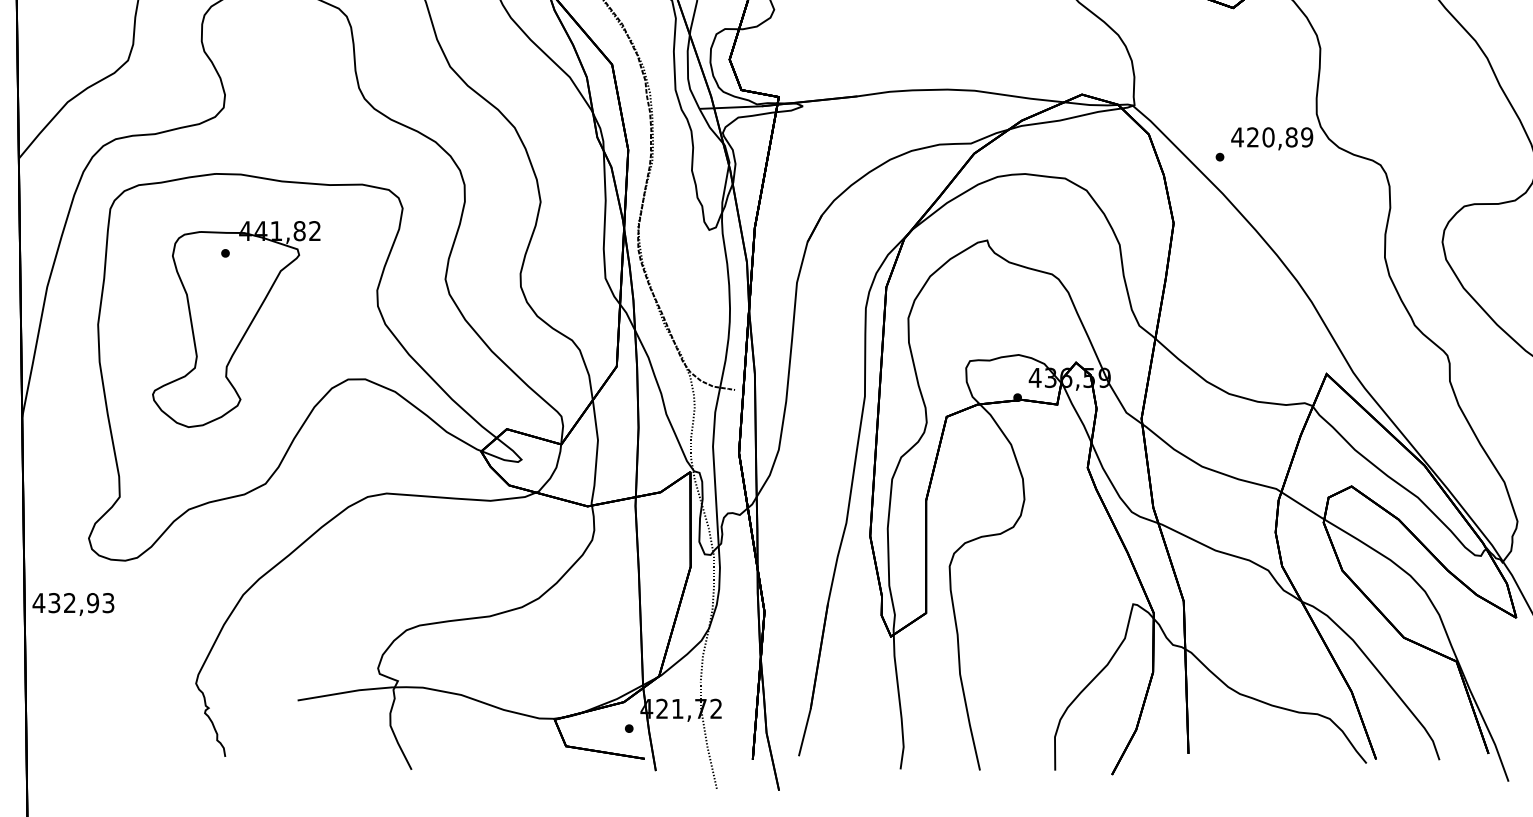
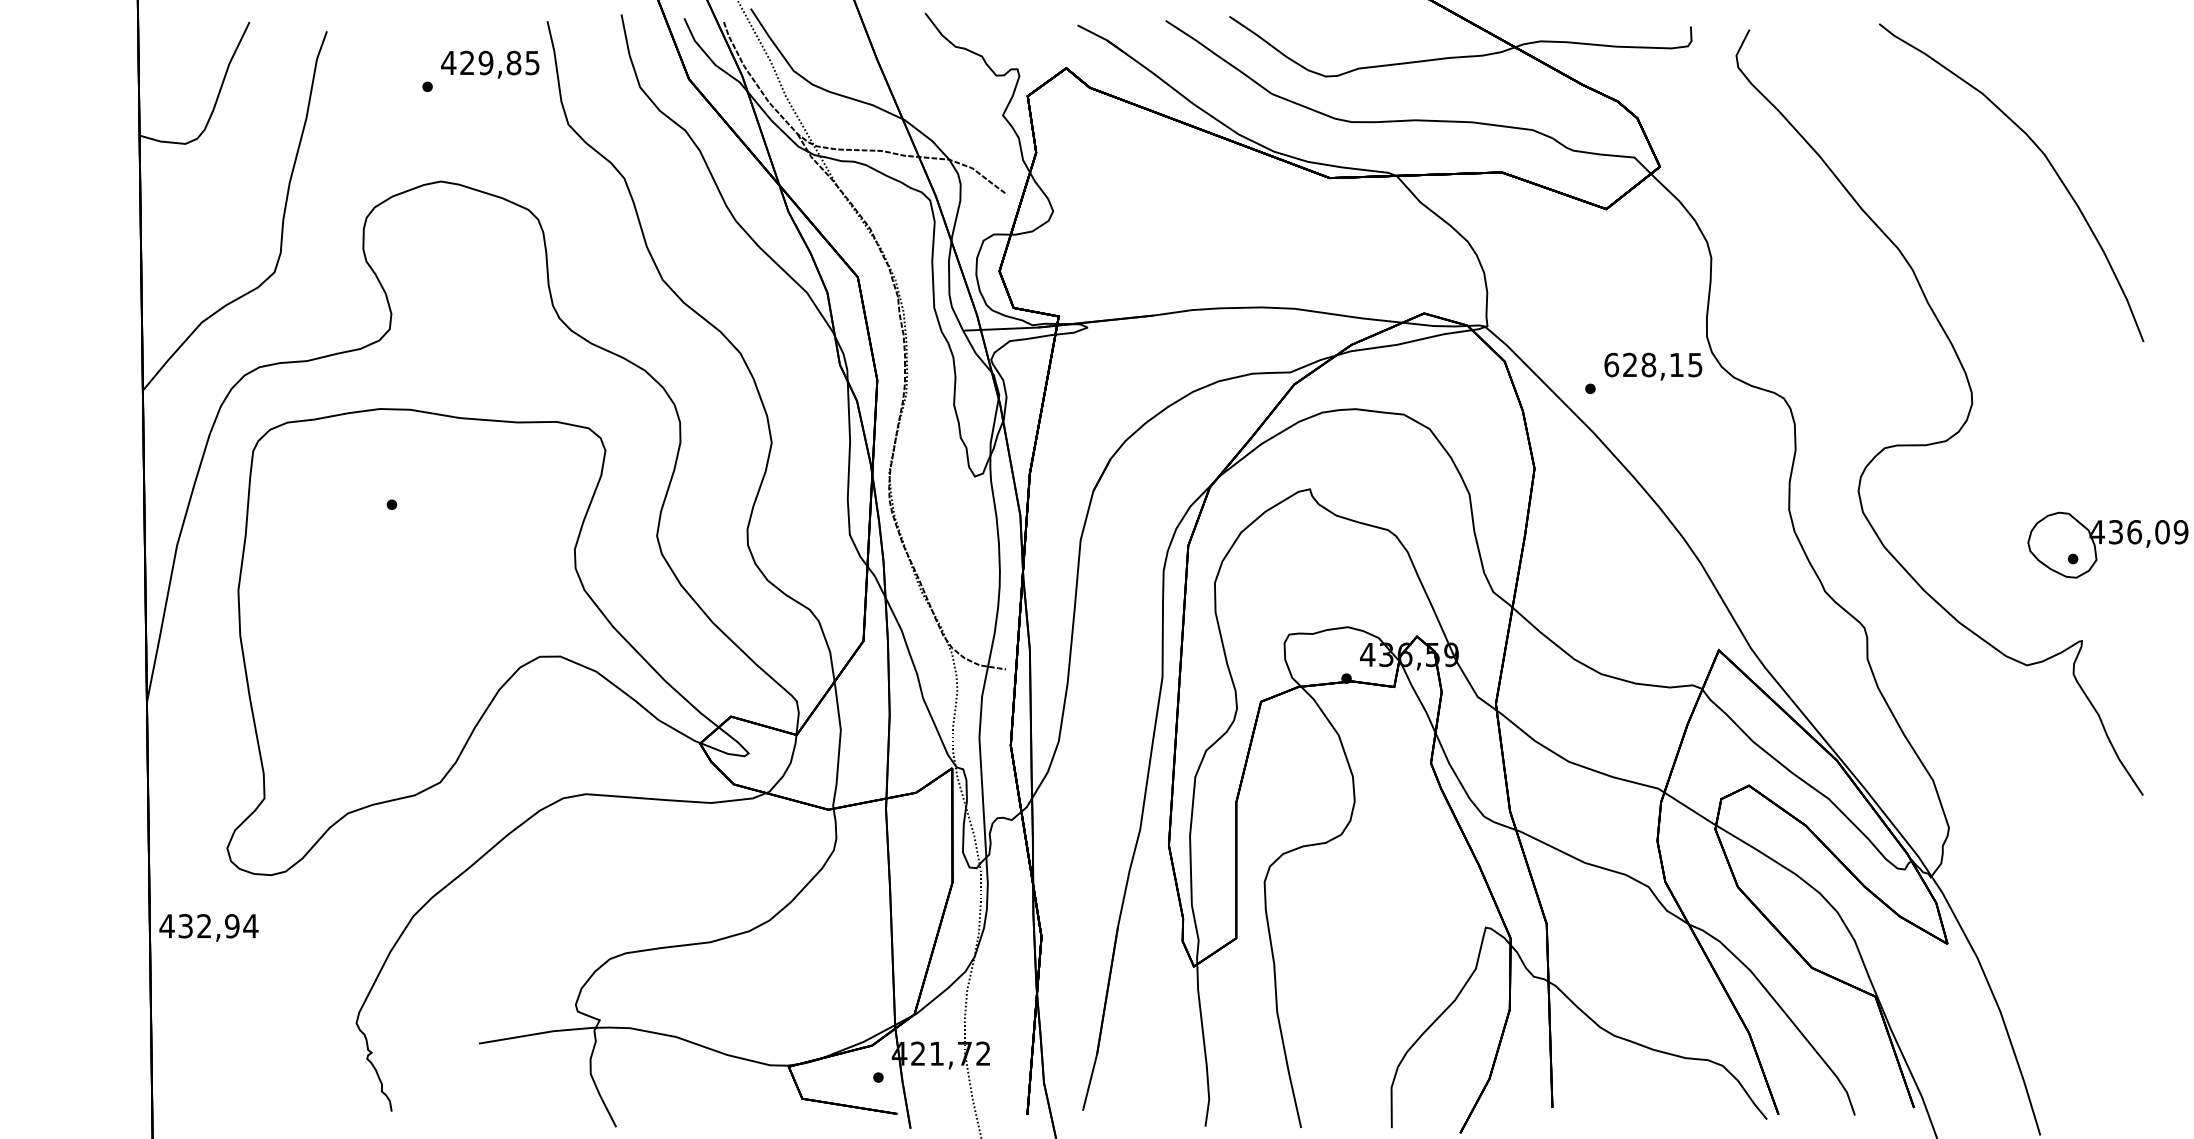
text: (1271, 136) -> (1652, 364), 420,89 -> 628,15
part: (235, 324) -> (404, 590), removed
text: (108, 603) -> (250, 926), 432,93 -> 432,94

